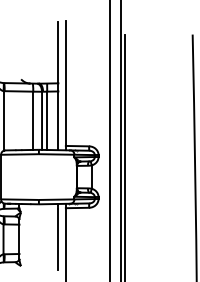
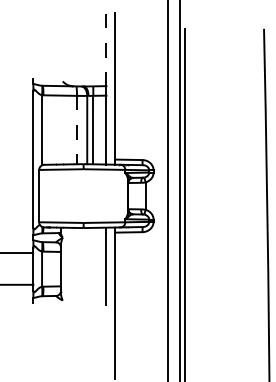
line: (58, 52) -> (106, 50), solid -> dashed
line: (32, 121) -> (76, 130), solid -> dashed

